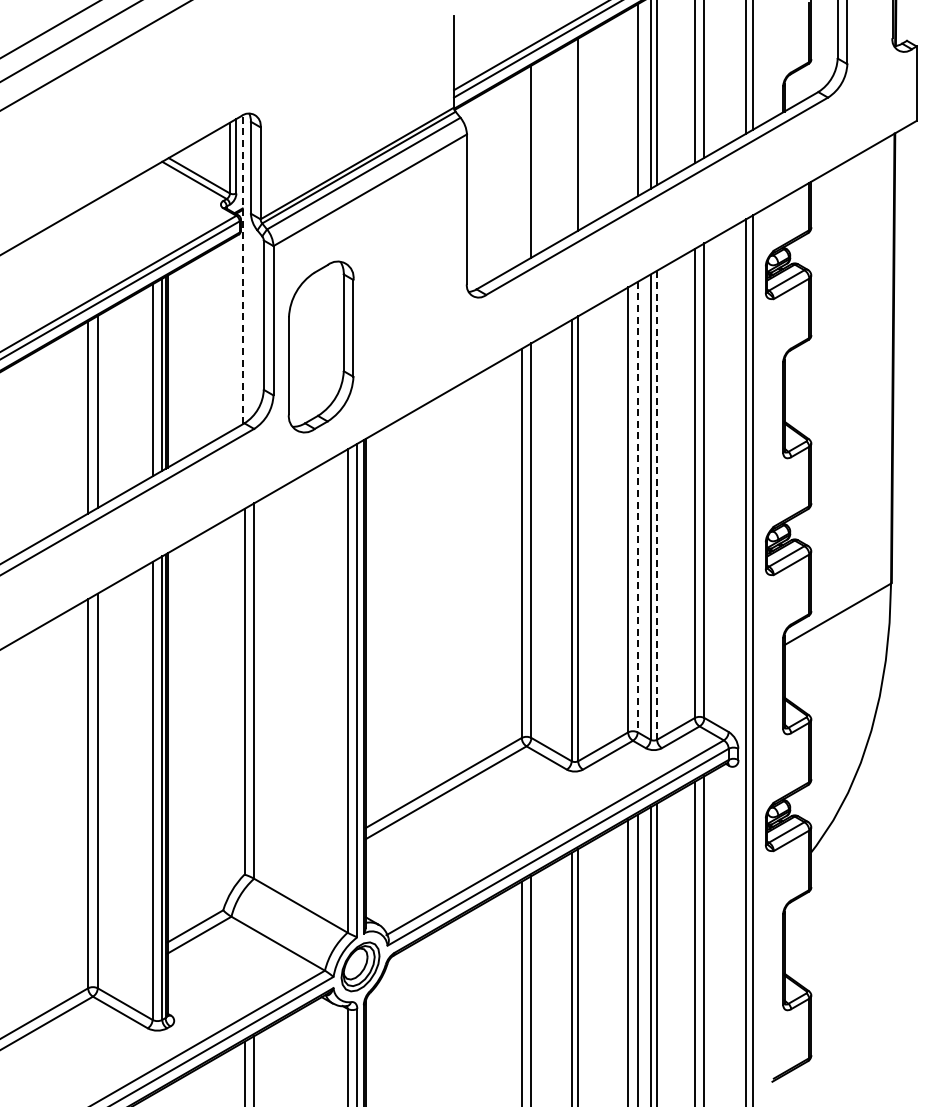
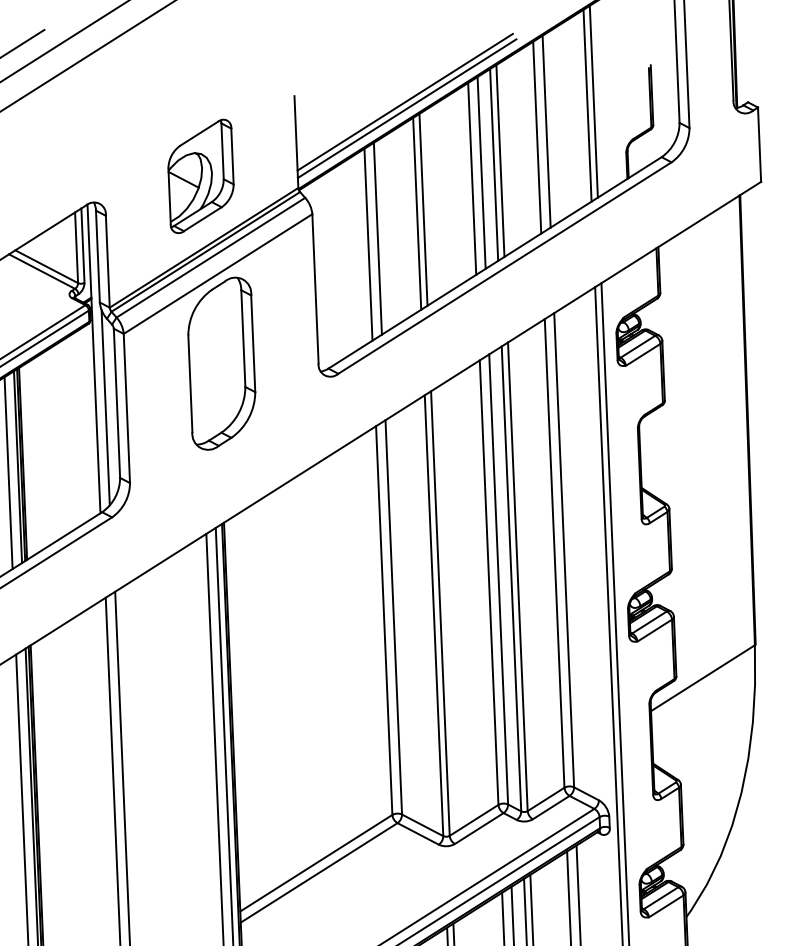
part: (357, 91) -> (201, 175), added
line: (628, 105) -> (472, 178), added
line: (571, 138) -> (416, 213), added
line: (521, 167) -> (368, 244), added
line: (242, 269) -> (93, 358), dashed -> solid
line: (252, 318) -> (105, 407), added
part: (320, 346) -> (221, 363), moved
line: (657, 505) -> (518, 576), dashed -> solid
line: (637, 507) -> (498, 579), dashed -> solid

